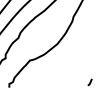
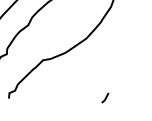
line: (89, 82) -> (104, 98), moved

